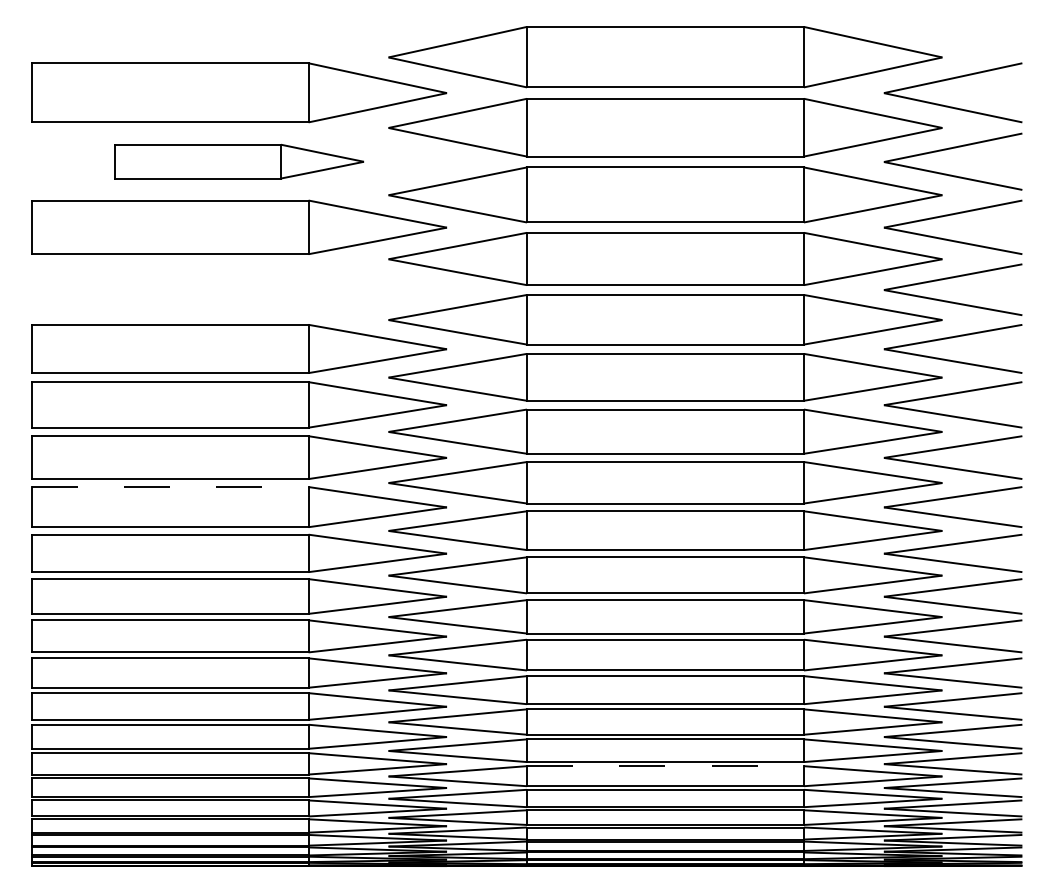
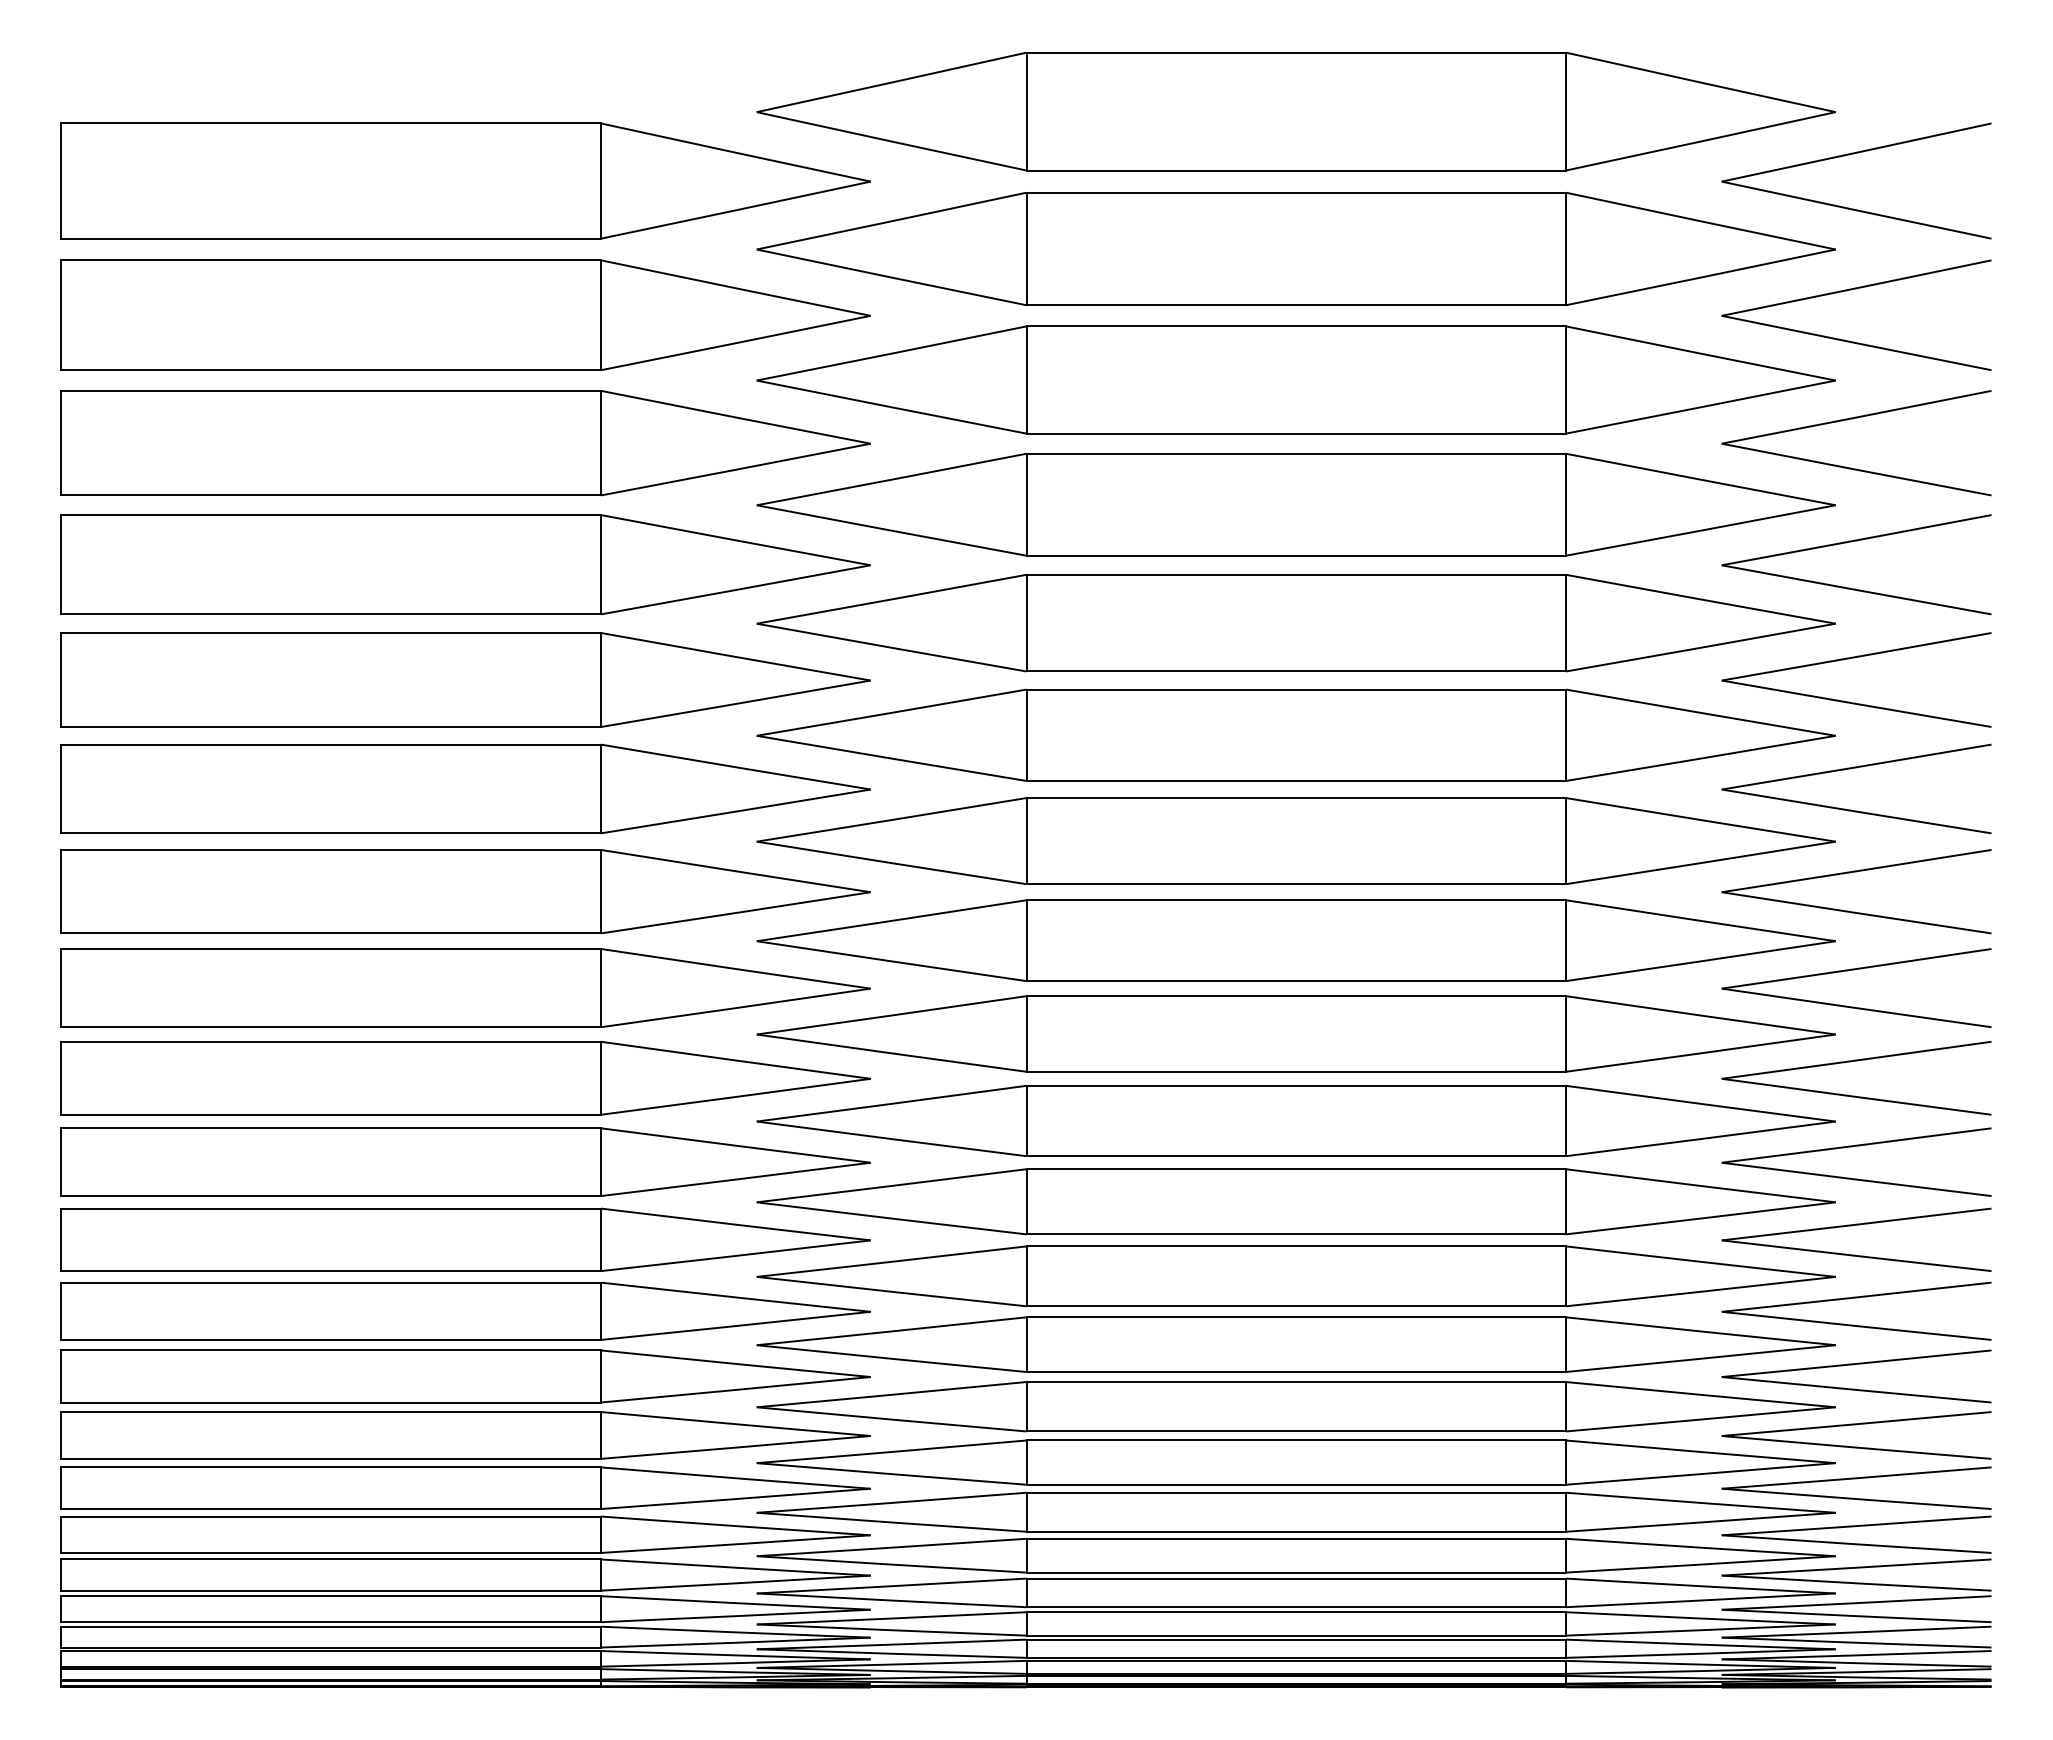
part: (239, 161) -> (466, 314), size x1.67
part: (239, 289) -> (466, 564), added
line: (170, 487) -> (332, 949), dashed -> solid
line: (665, 766) -> (1296, 1493), dashed -> solid

